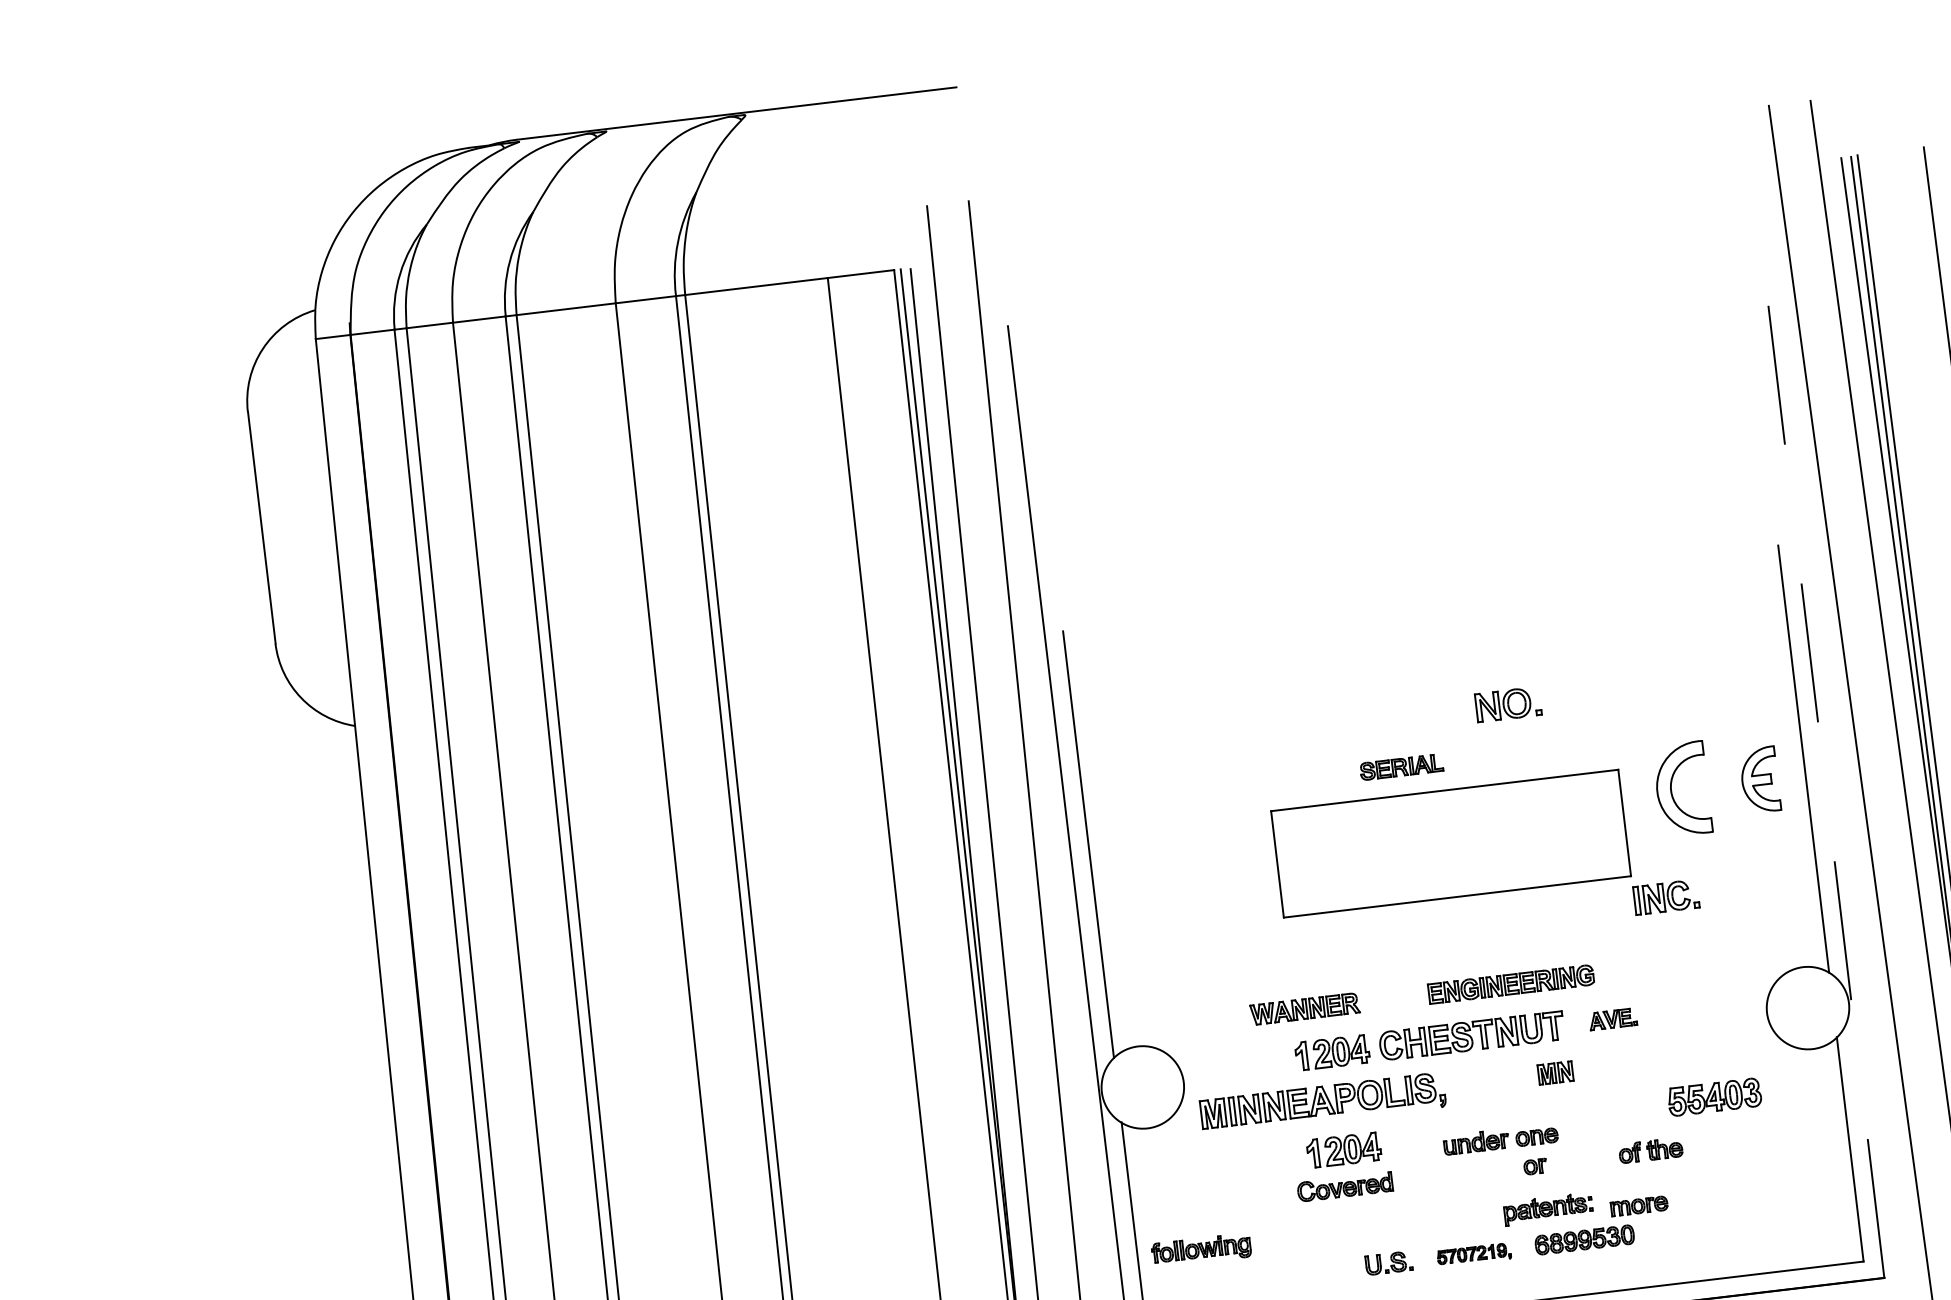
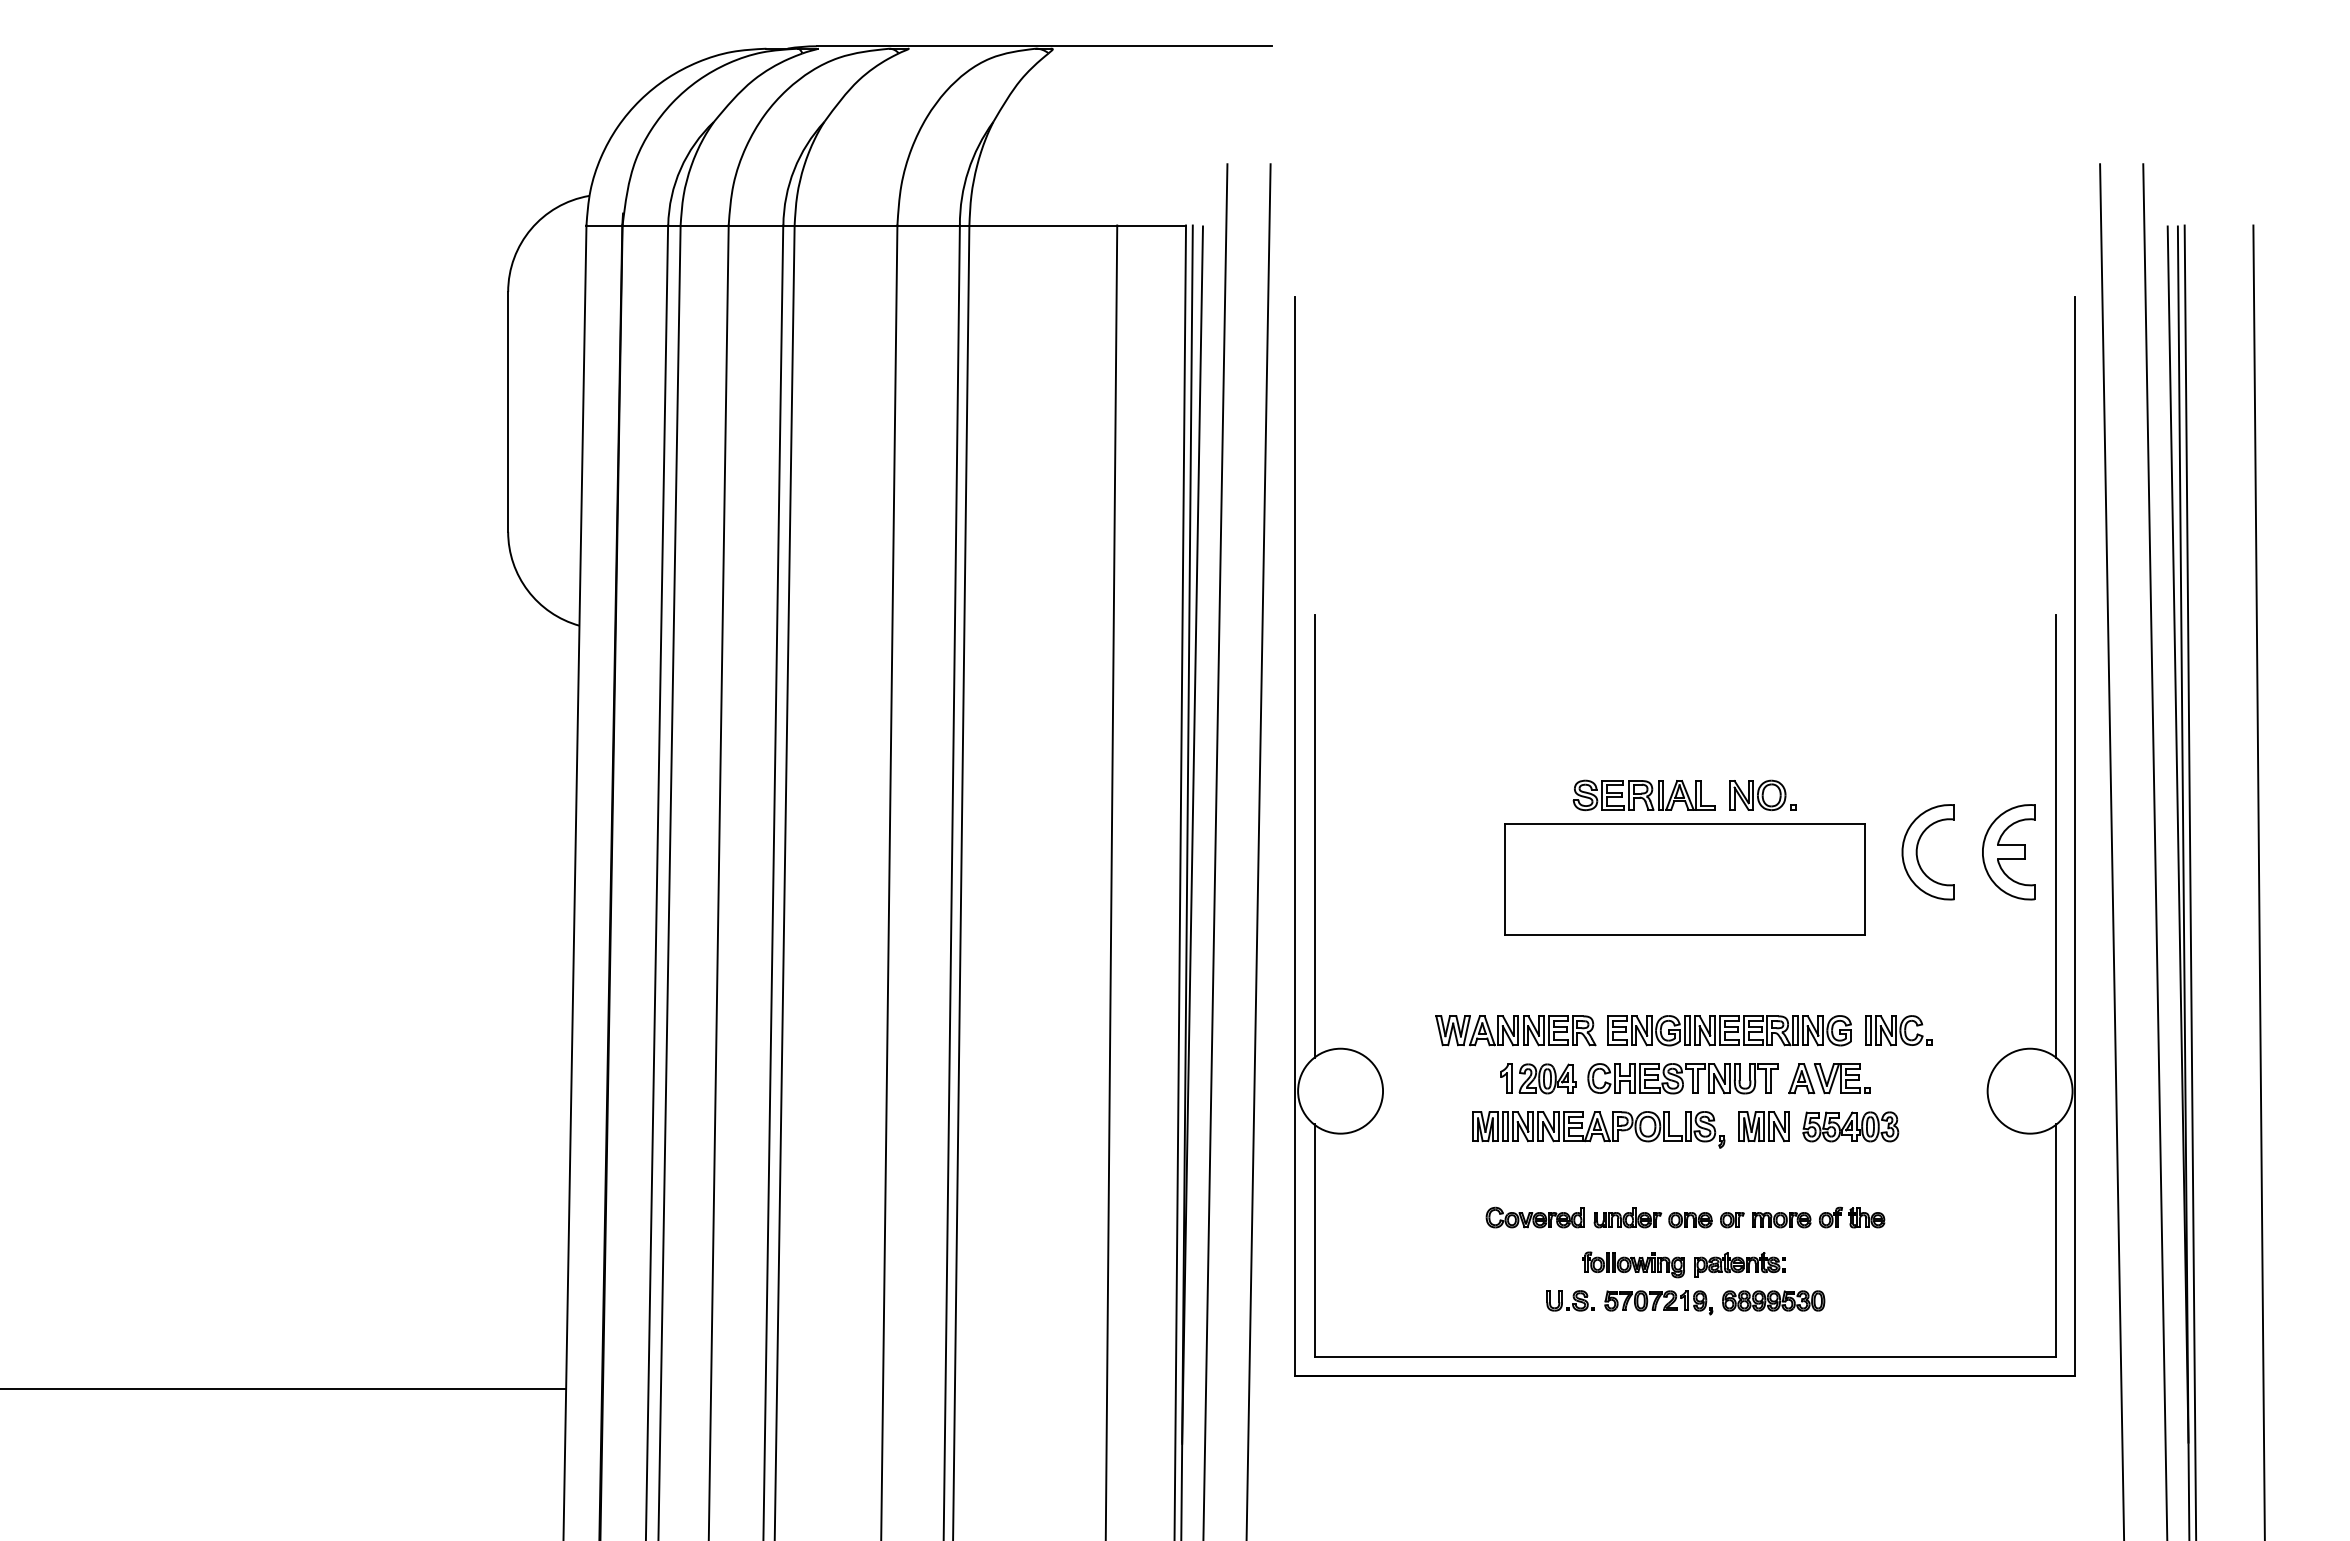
part: (1507, 703) -> (1762, 794), moved
line: (1822, 757) -> (2075, 836), dashed -> solid
part: (1401, 767) -> (1643, 795), size x1.67
part: (1759, 780) -> (2008, 852), size x1.43
part: (1666, 897) -> (1898, 1030), moved
part: (1511, 984) -> (1729, 1030), size x1.43
part: (1304, 1008) -> (1515, 1030), size x1.43
part: (1613, 1018) -> (1829, 1078), size x1.67
part: (1554, 1072) -> (1763, 1126), size x1.43
part: (1714, 1096) -> (1850, 1126), moved
part: (1322, 1103) -> (1598, 1129), moved
part: (1500, 1139) -> (1652, 1217), moved
part: (1343, 1149) -> (1538, 1179), removed
part: (1639, 1206) -> (1781, 1220), moved
part: (1201, 1250) -> (1633, 1264), moved
part: (1473, 1254) -> (1658, 1302), size x1.43

